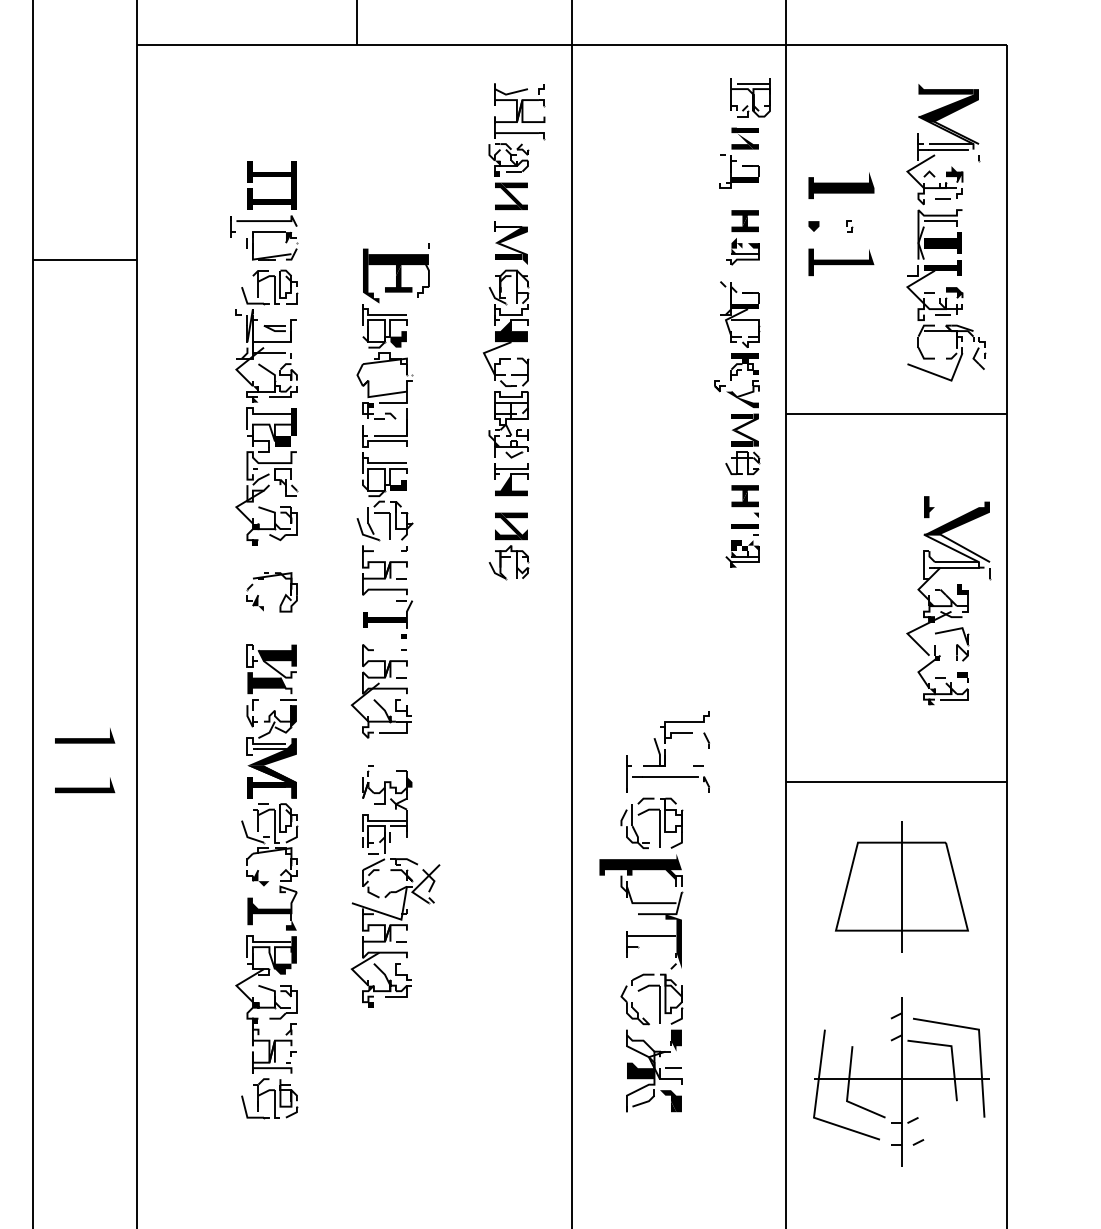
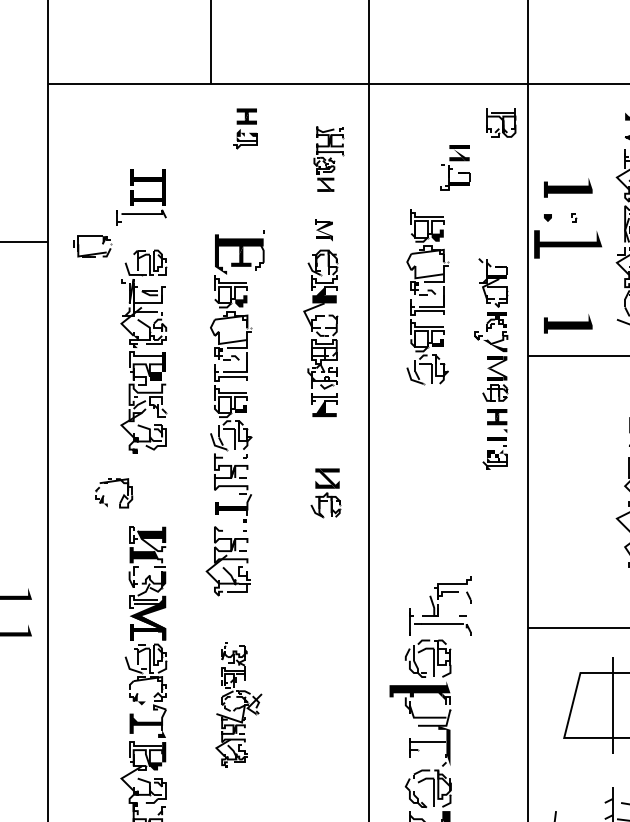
part: (516, 146) -> (328, 158), size x0.7
part: (739, 157) -> (455, 167), moved
part: (742, 237) -> (244, 128), moved
part: (510, 242) -> (323, 229), size x0.7
part: (272, 255) -> (92, 253), moved
part: (841, 262) -> (568, 244), size x1.4
part: (650, 333) -> (427, 297), added
part: (841, 369) -> (568, 323), added
part: (508, 546) -> (325, 493), moved
part: (283, 597) -> (122, 497), moved
part: (395, 886) -> (238, 705), size x0.7

